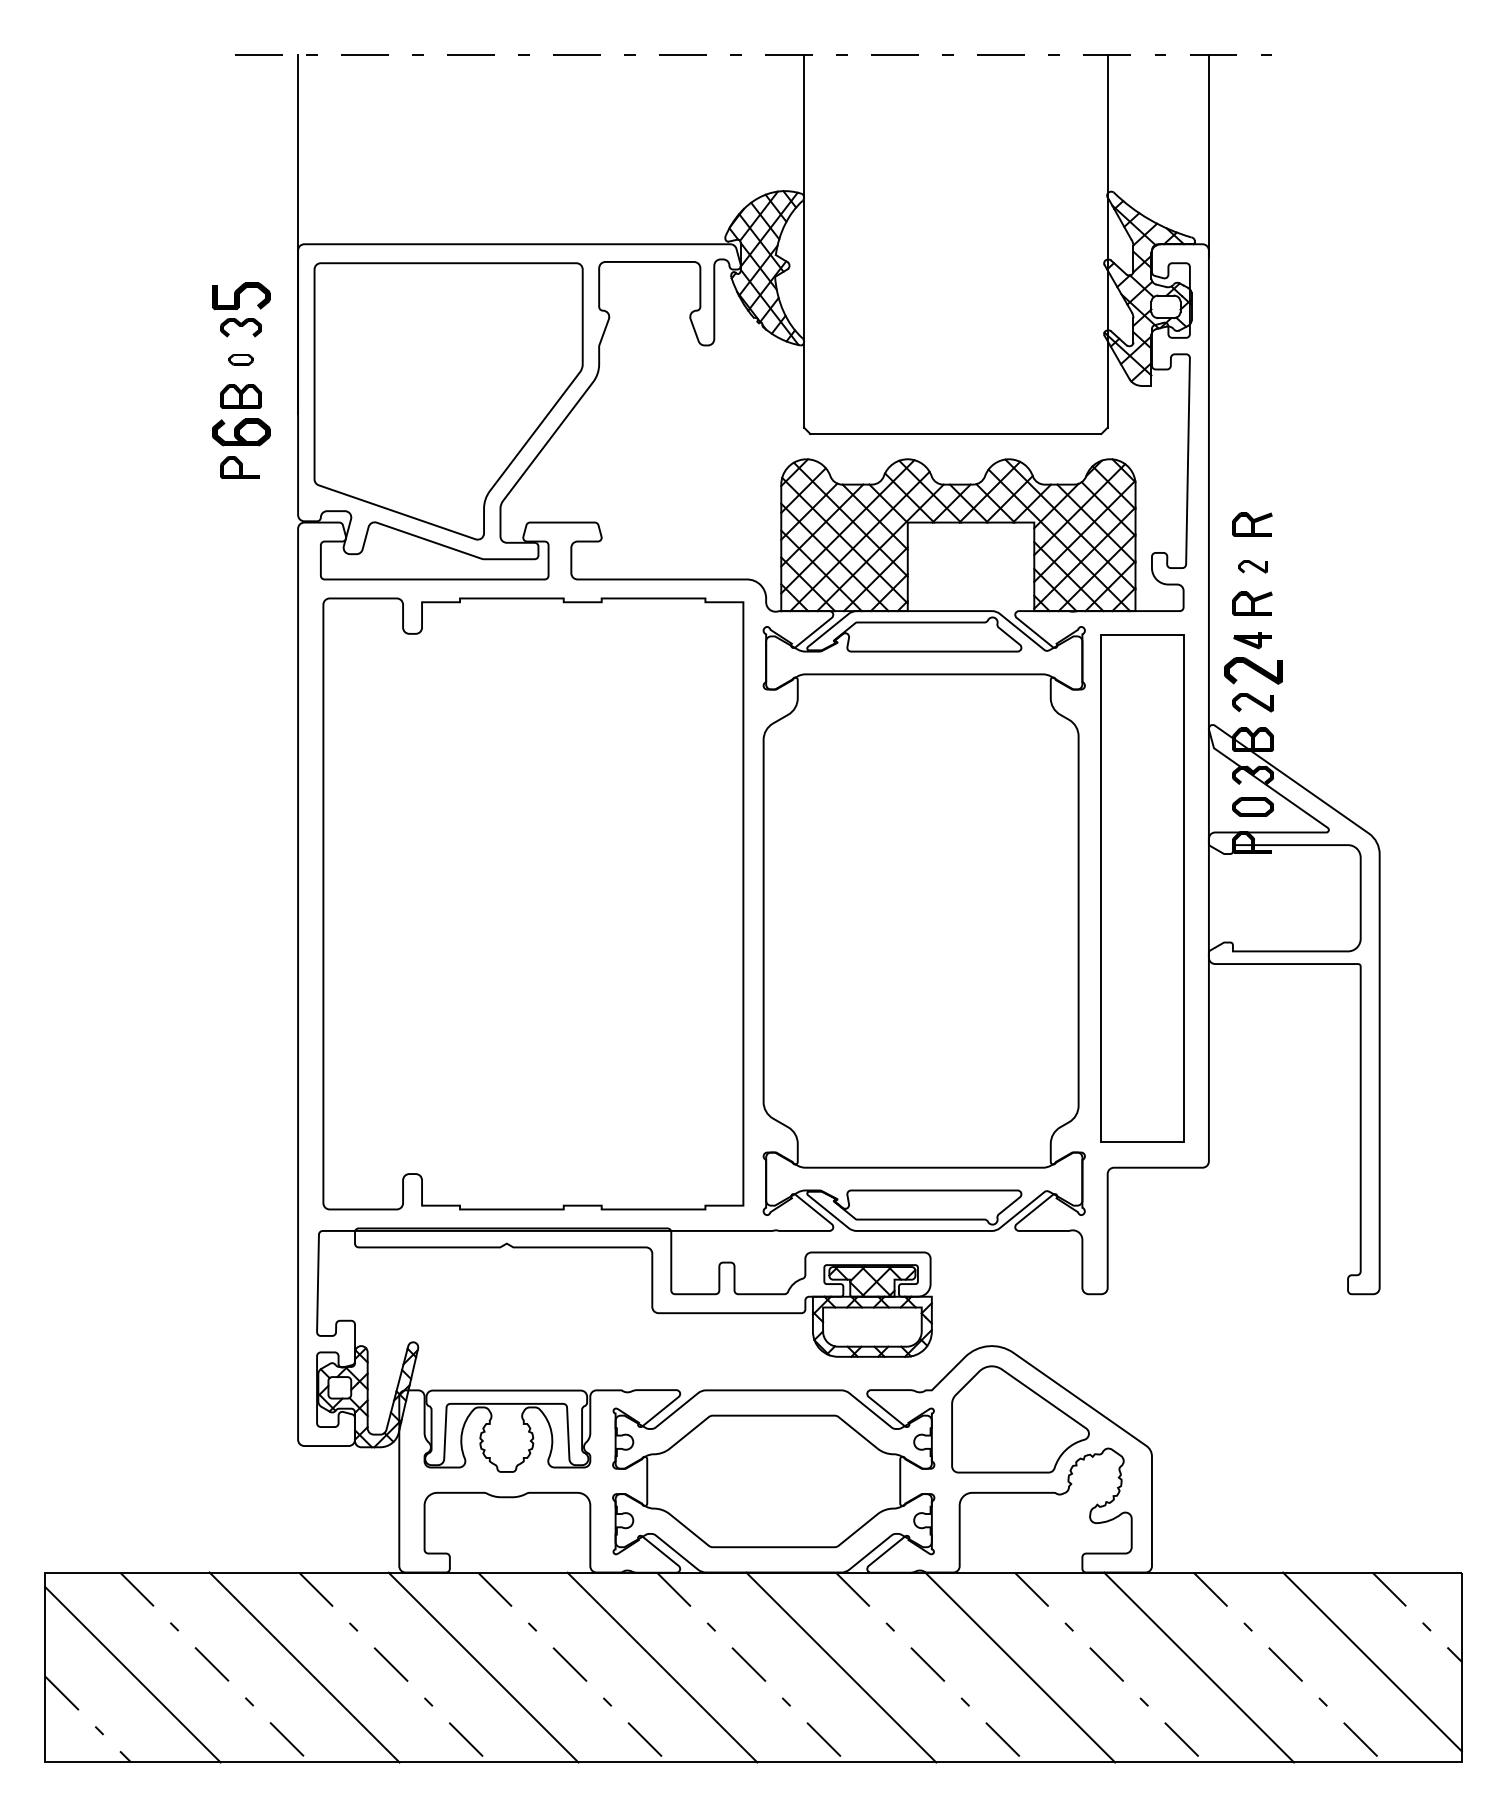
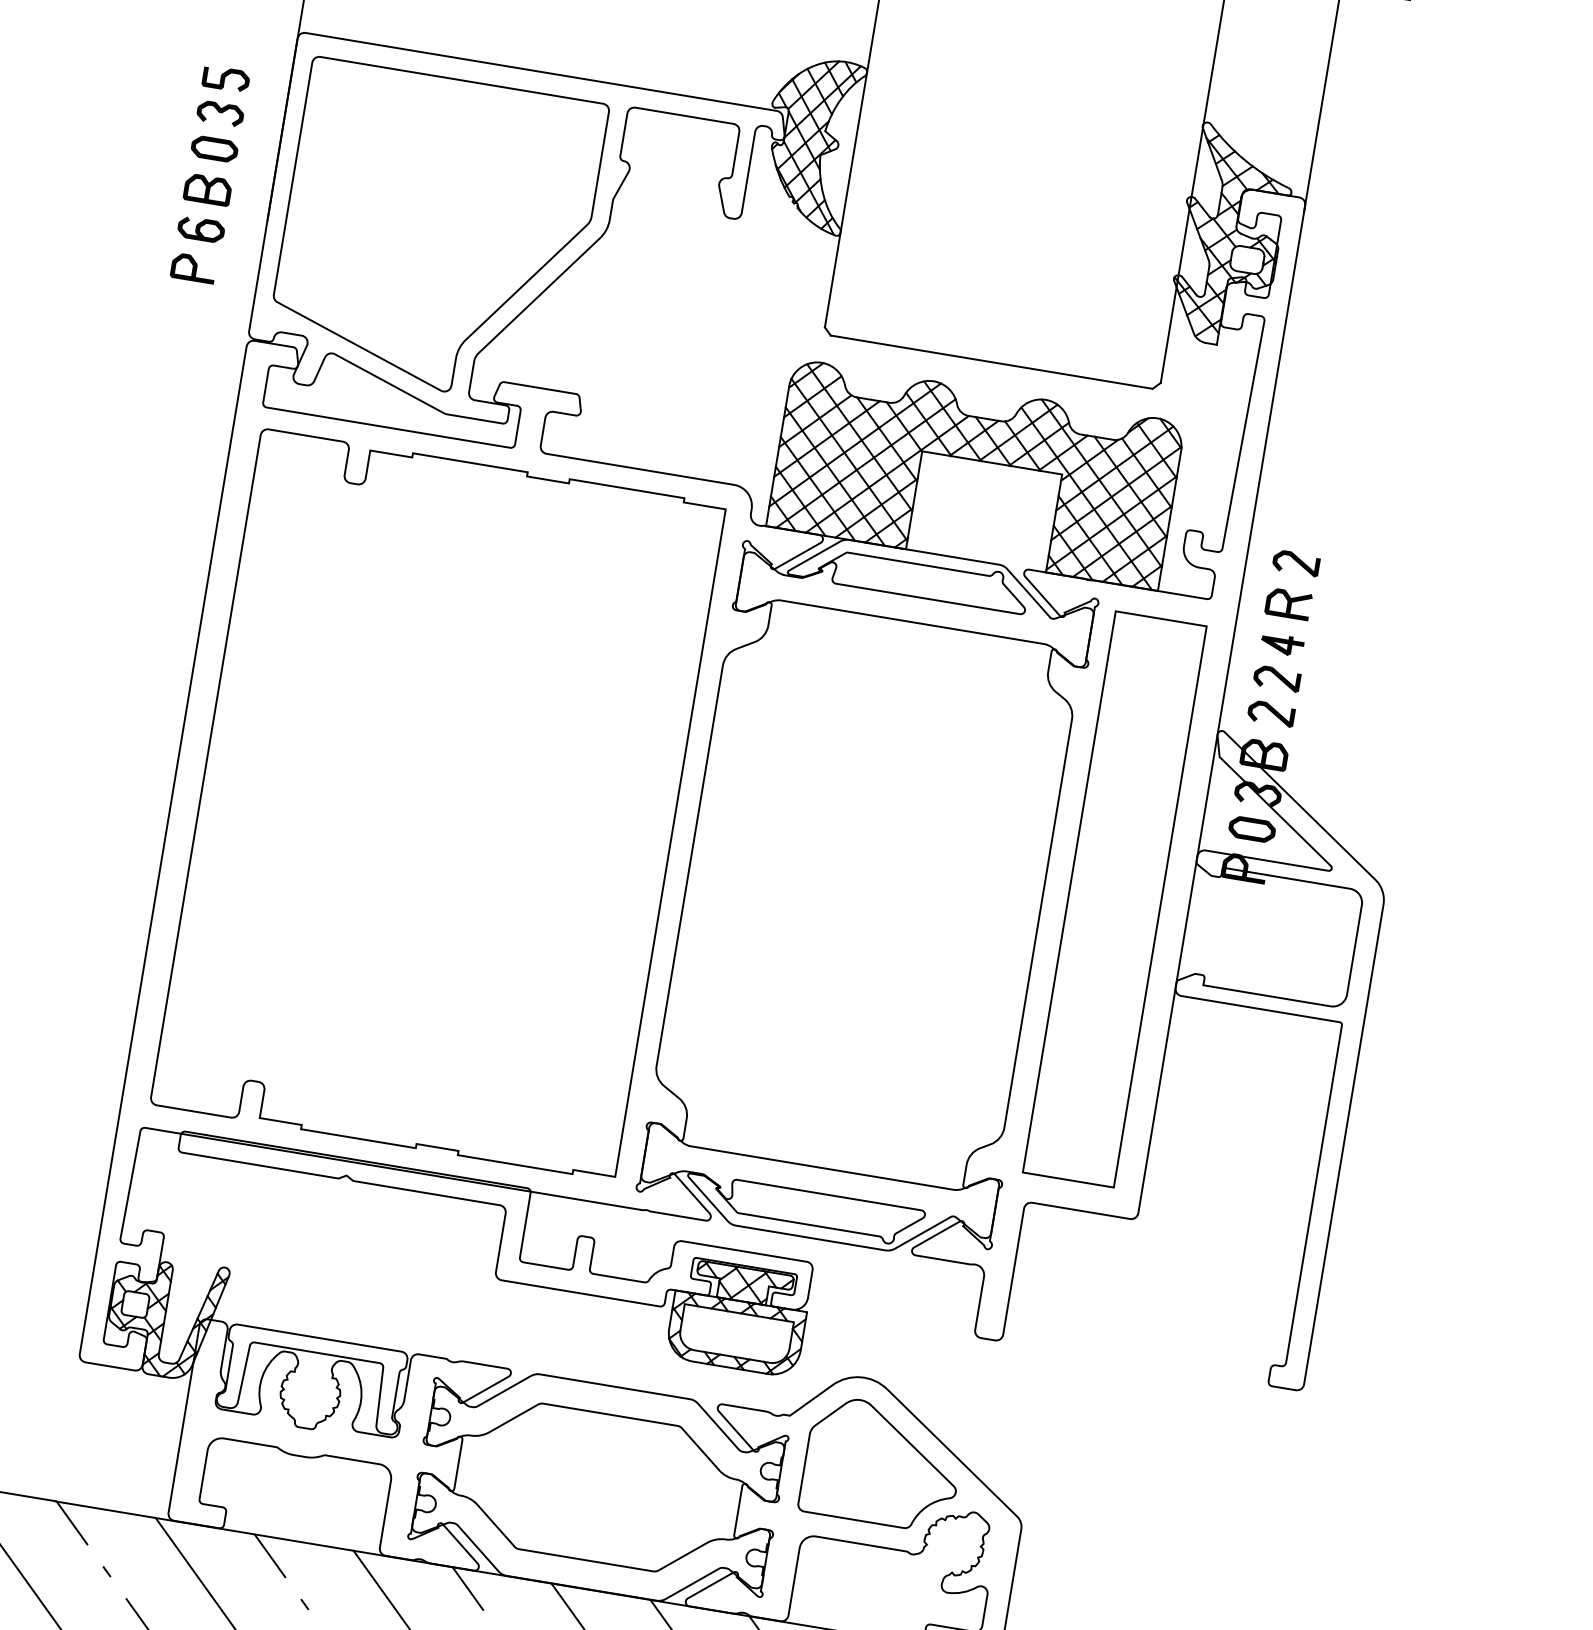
part: (240, 296) -> (225, 79), size x0.71
part: (240, 359) -> (213, 148), size x1.67
part: (240, 432) -> (200, 229), size x0.71
part: (1252, 524) -> (1303, 516), removed
part: (1252, 566) -> (1295, 563), size x1.43
part: (1252, 670) -> (1276, 678), size x0.71

